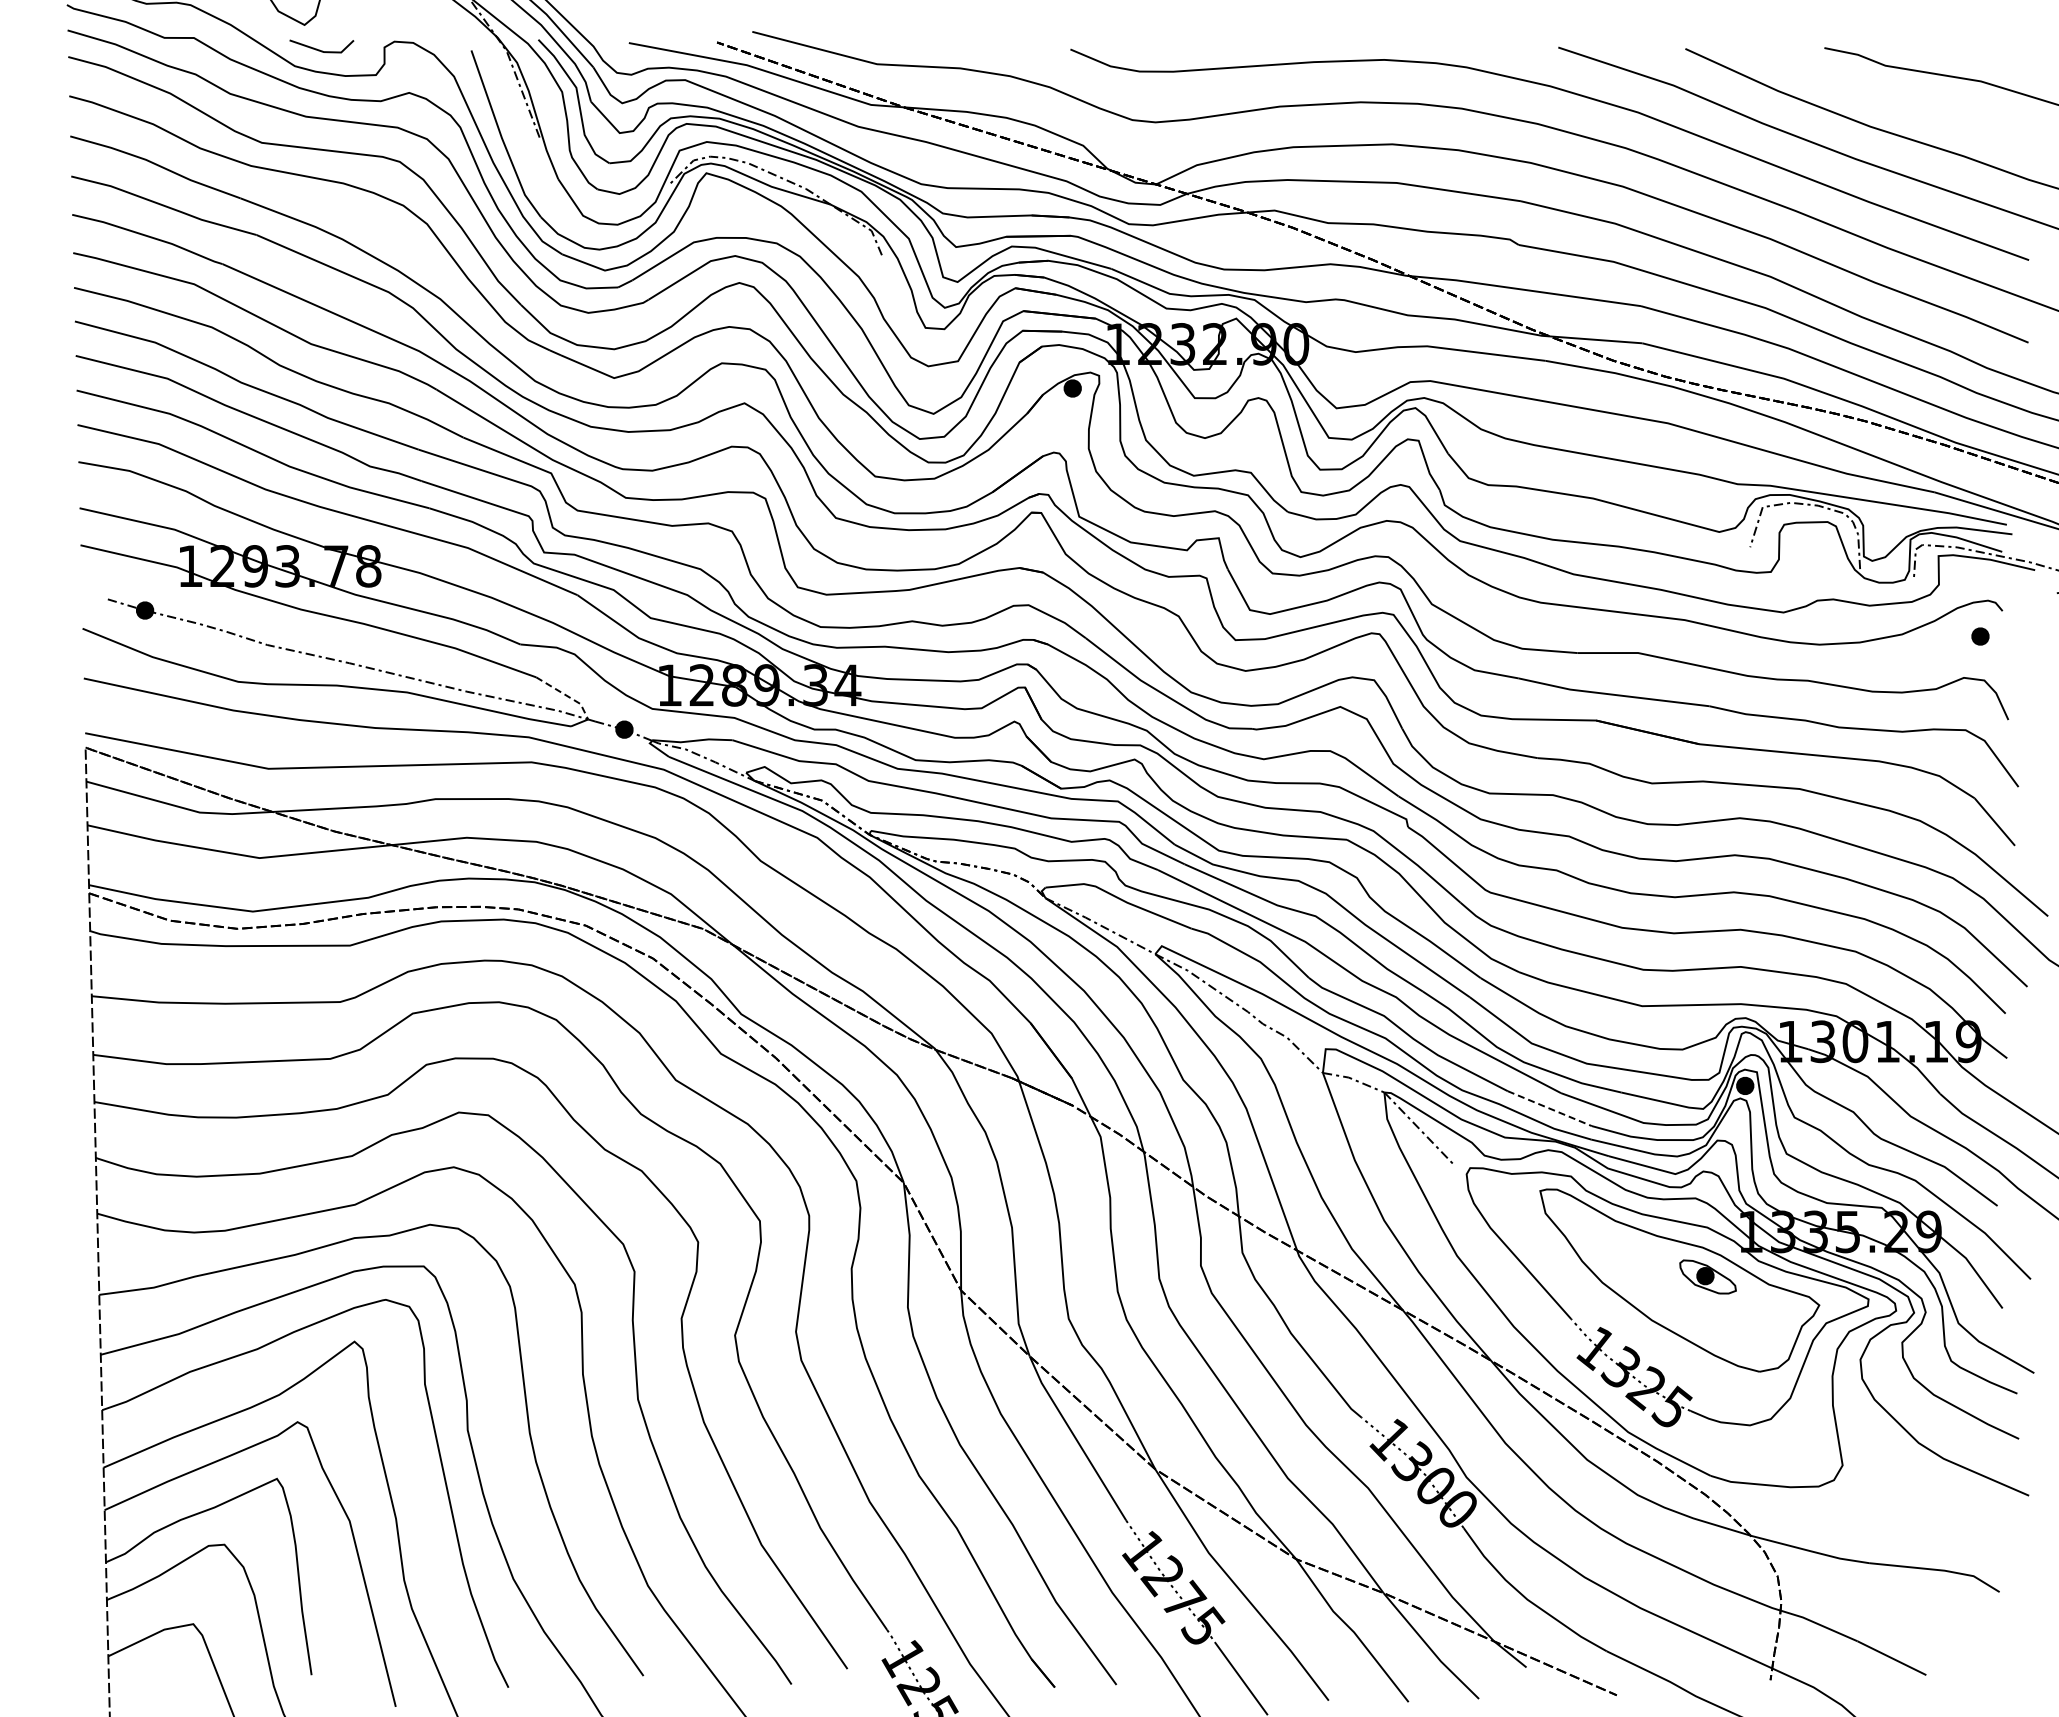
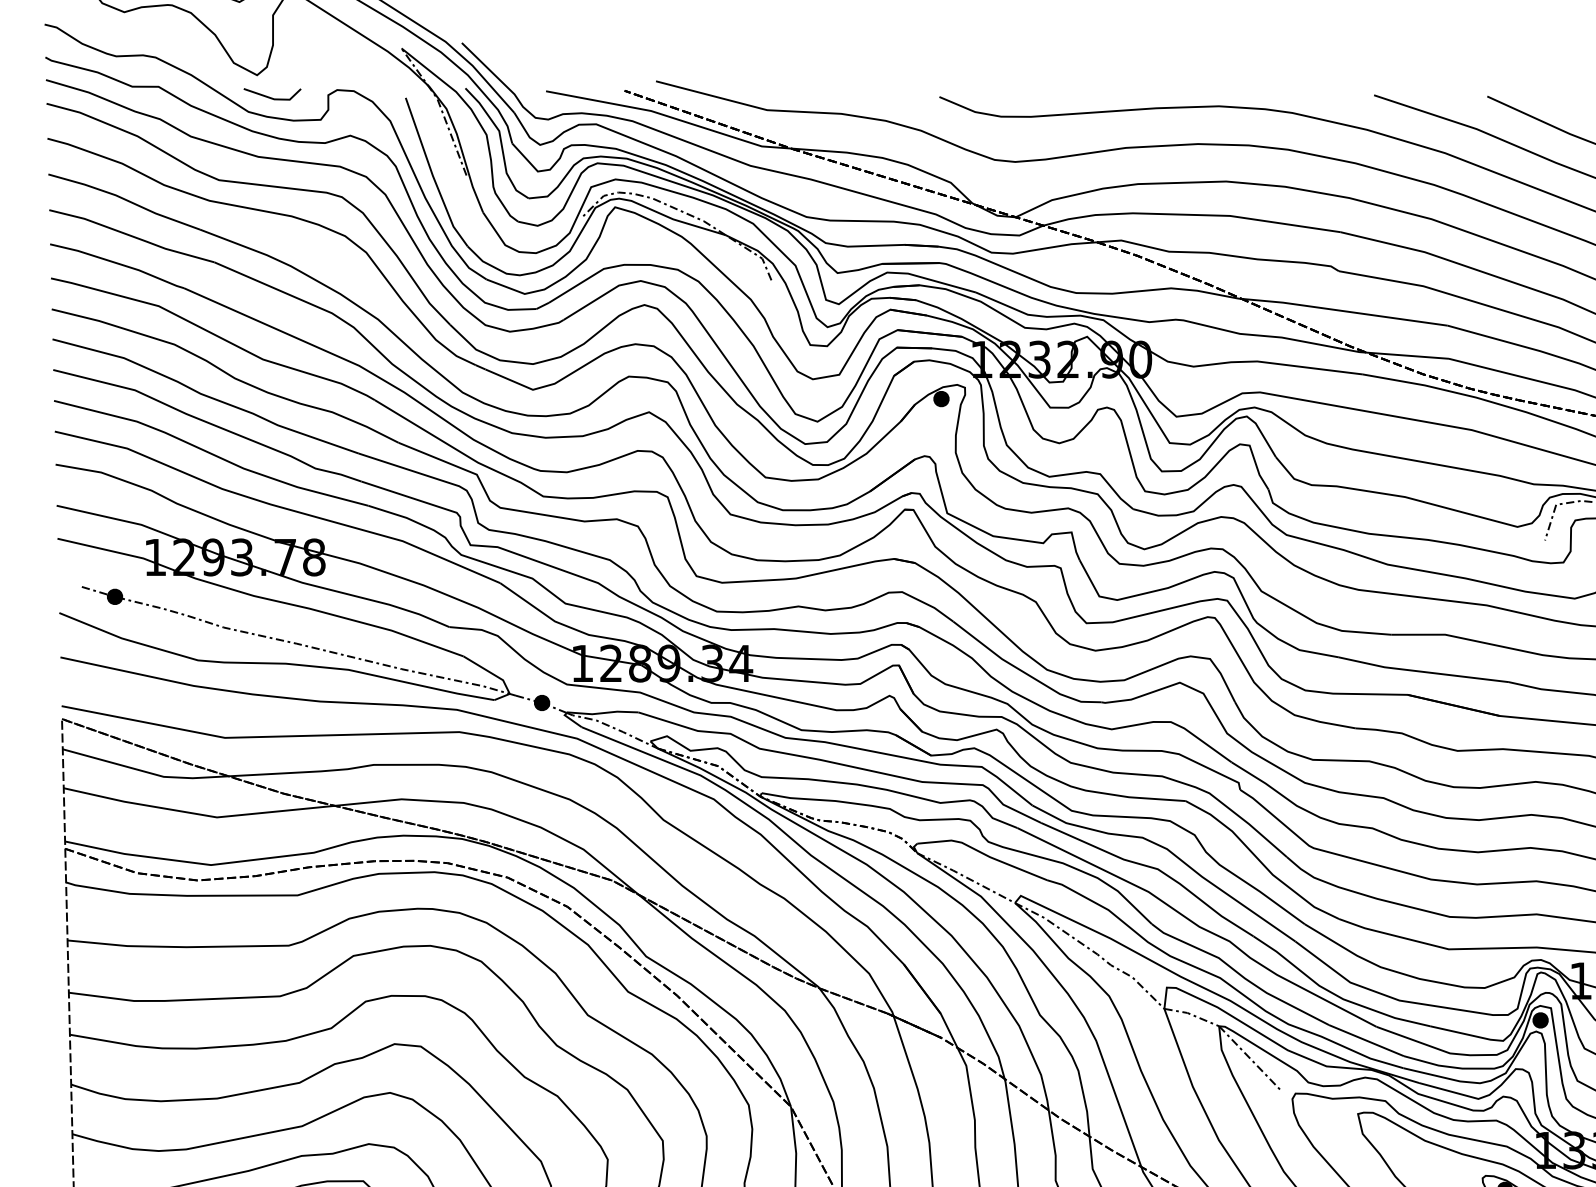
line: (567, 695) -> (491, 672), dashed -> solid
line: (1550, 1108) -> (1367, 1040), dashed -> solid

